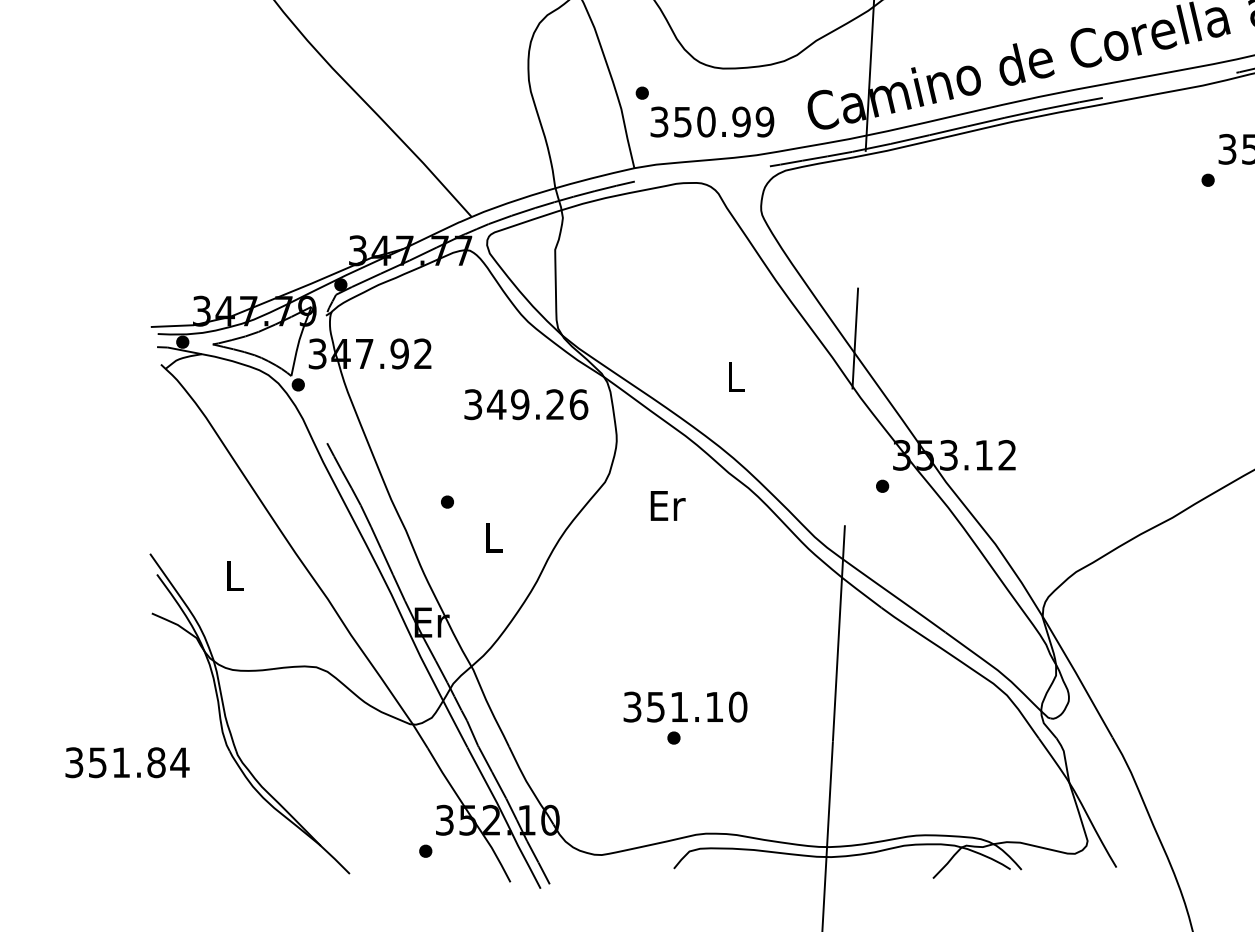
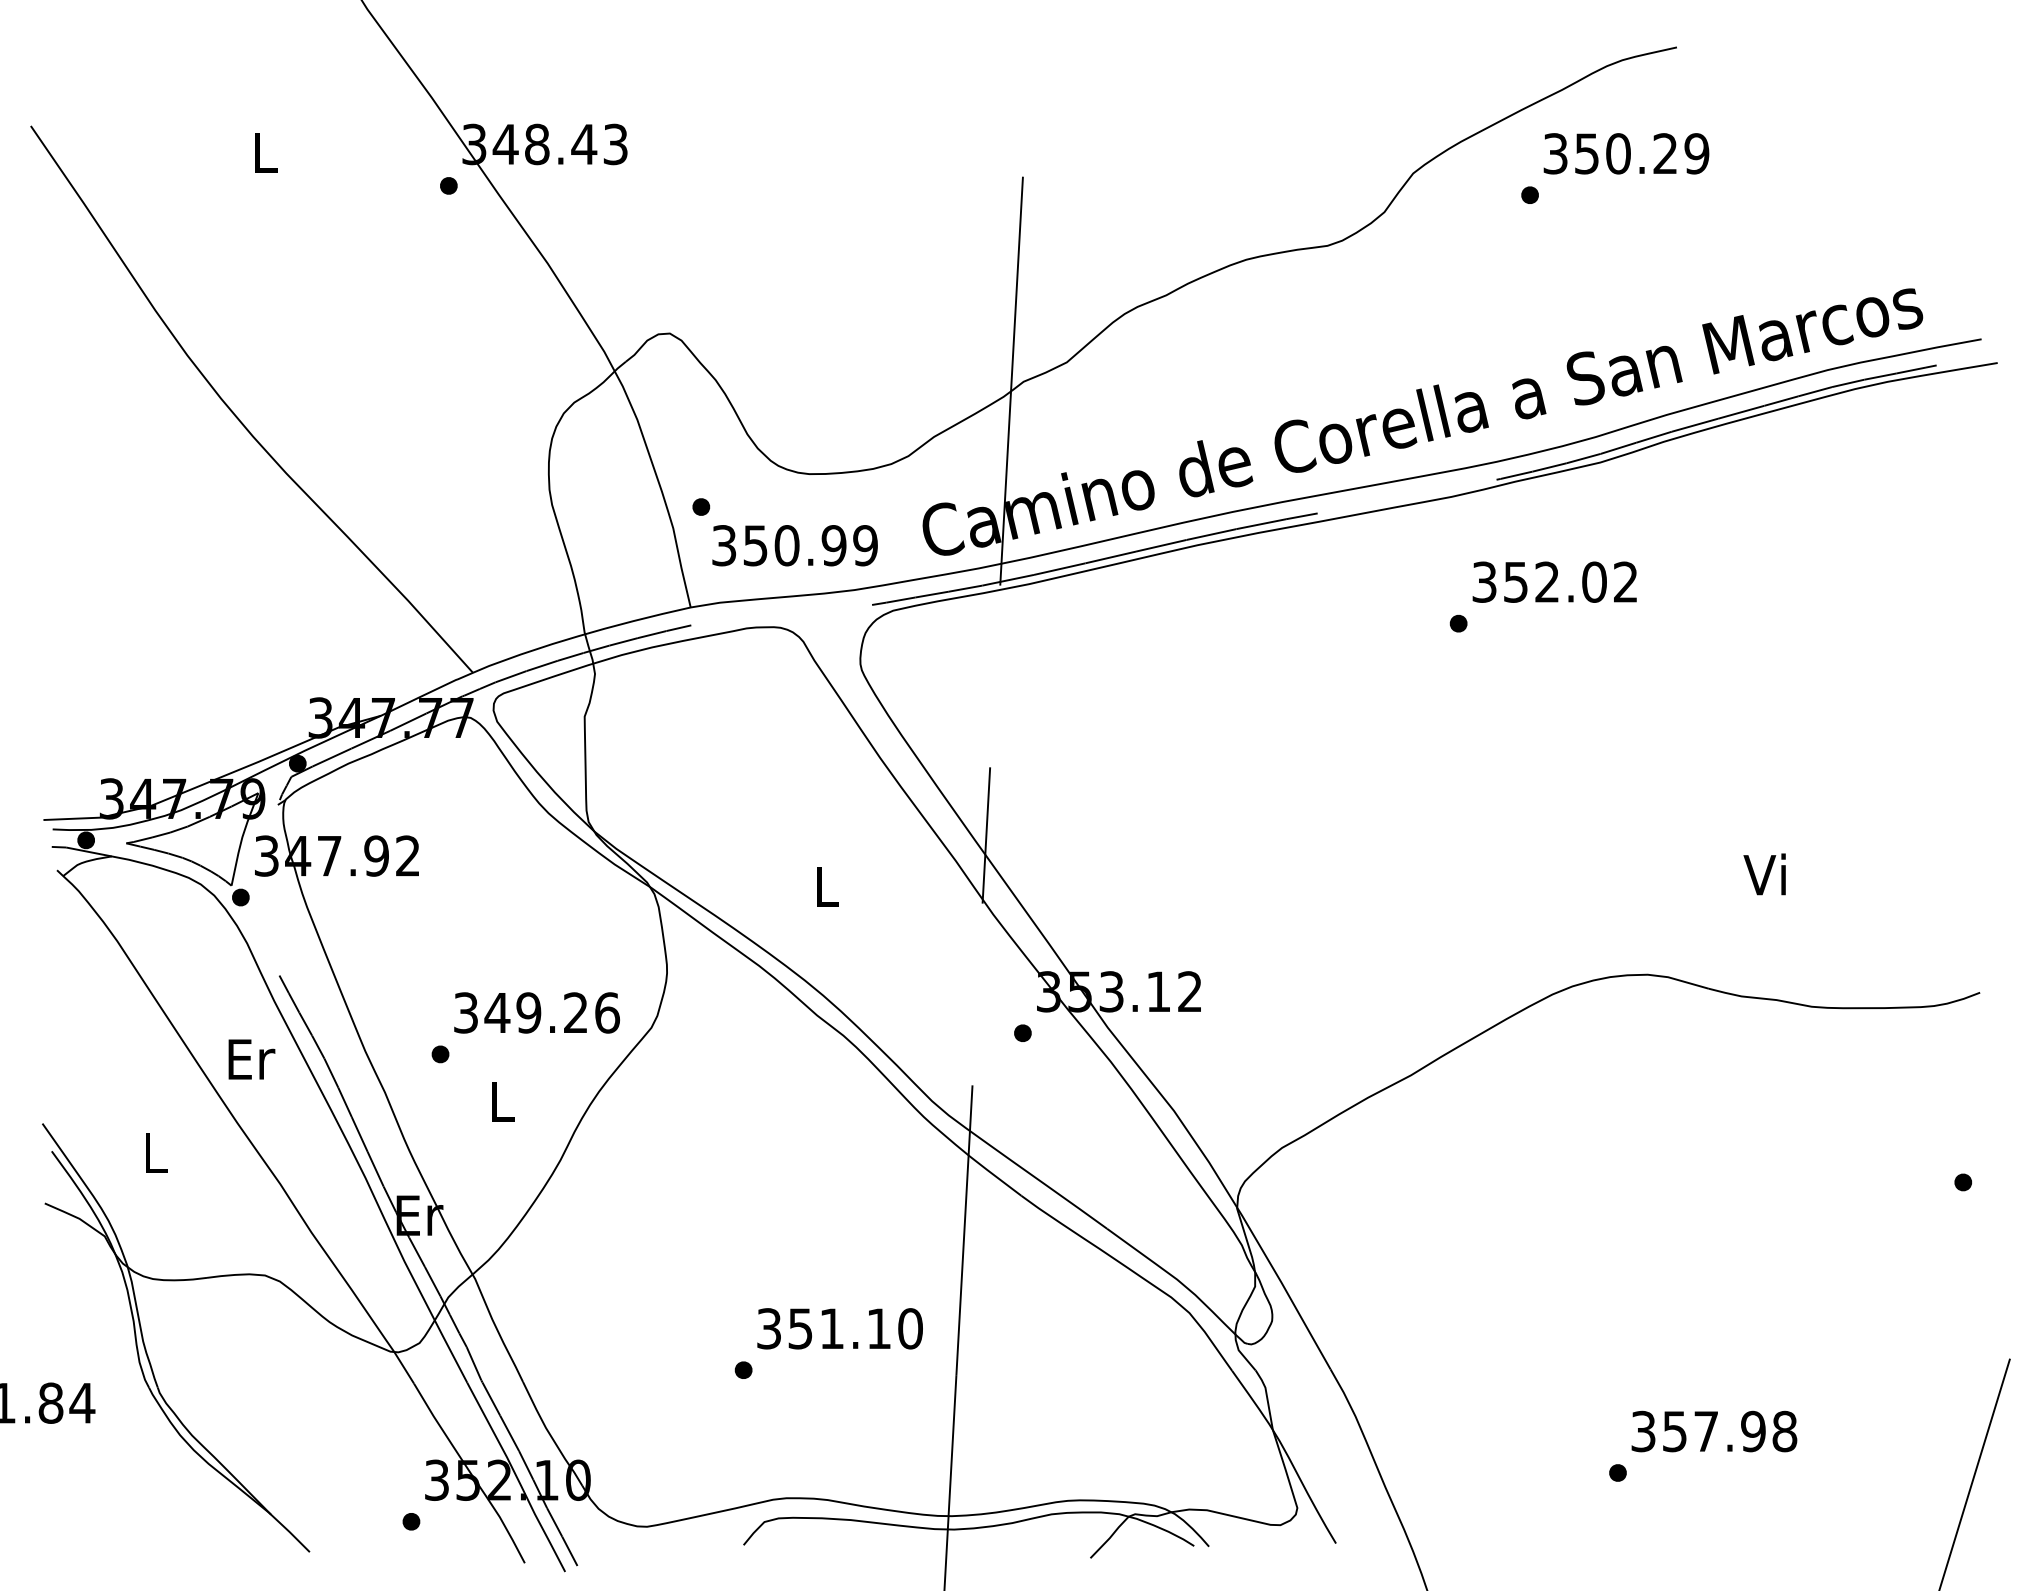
text: (525, 404) -> (536, 1012), moved
text: (667, 505) -> (251, 1059), moved
text: (685, 706) -> (839, 1328), moved

